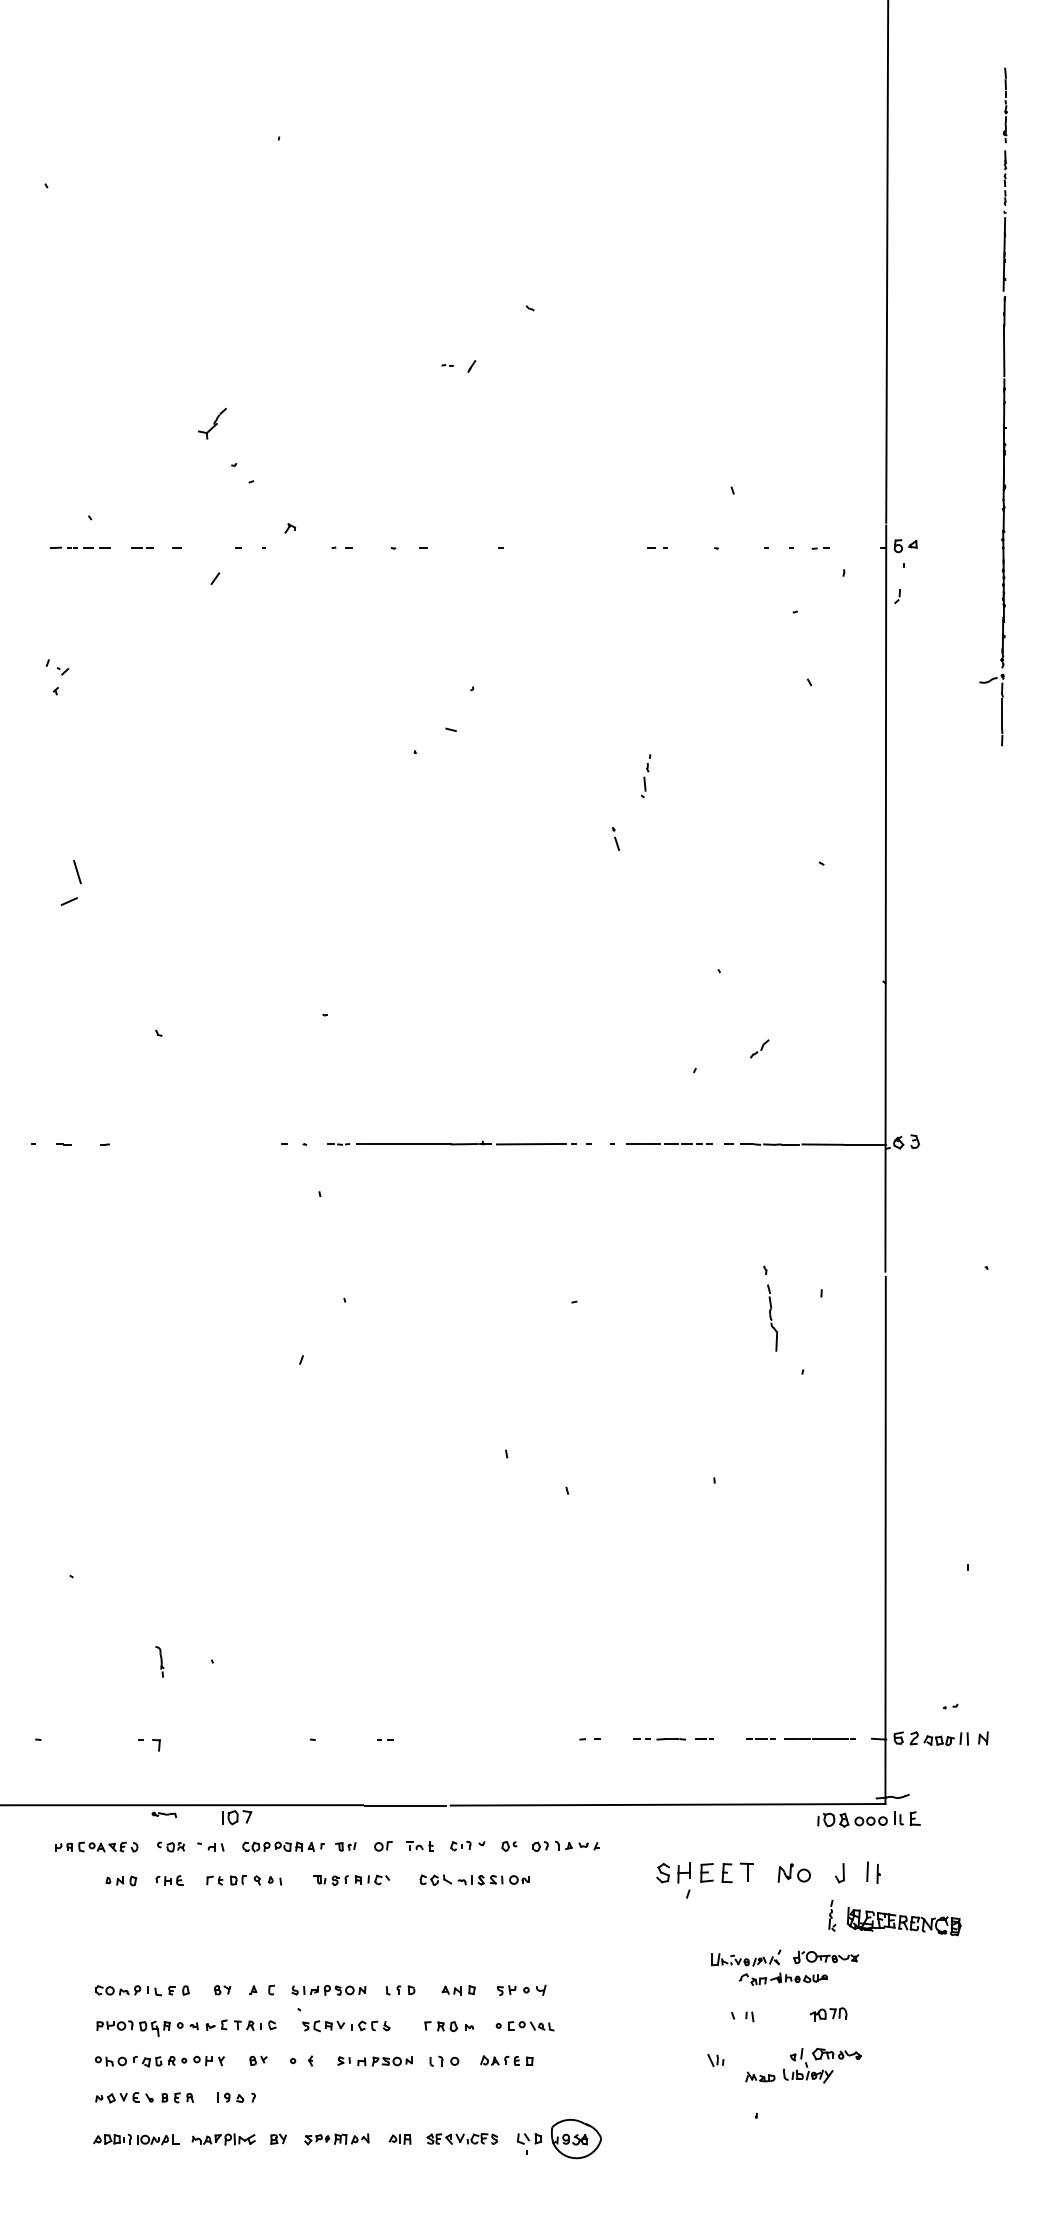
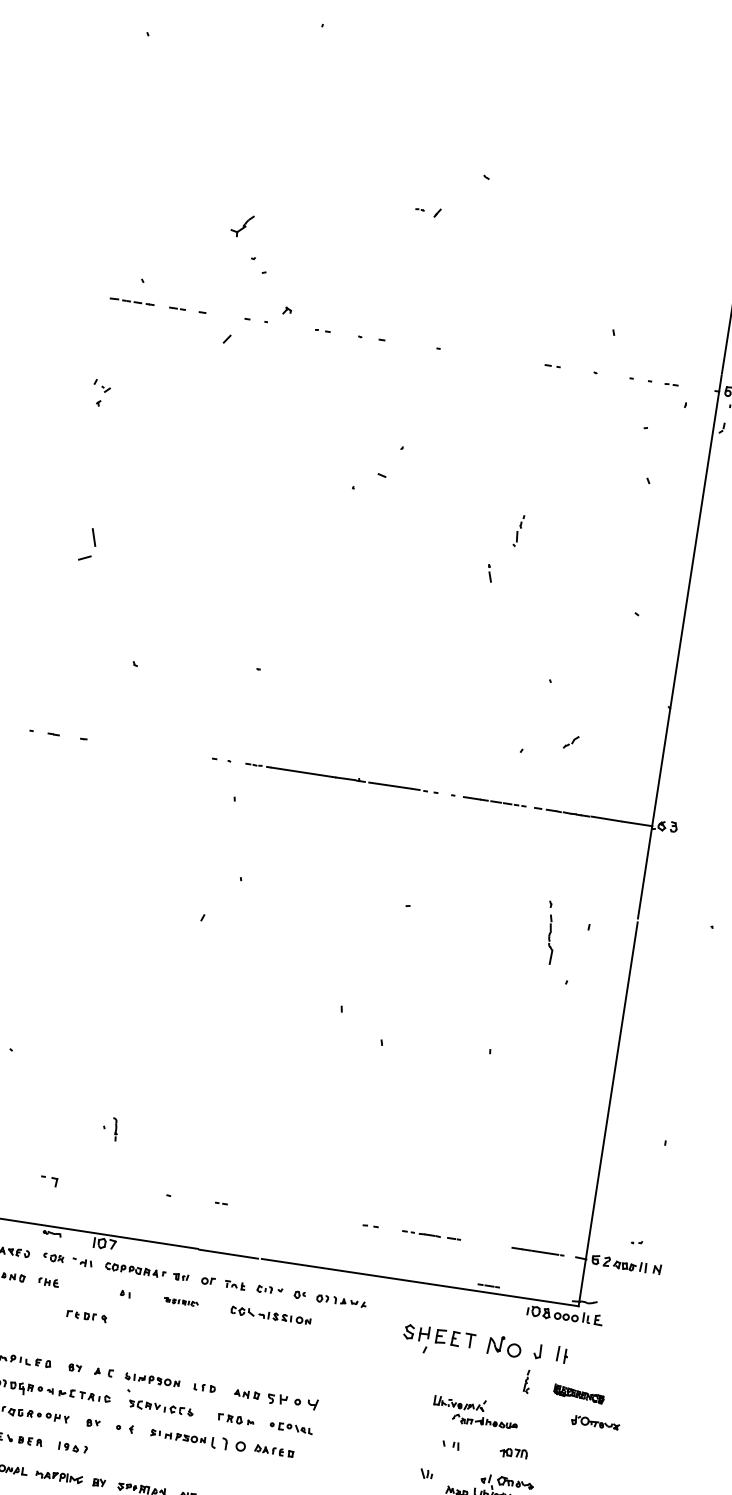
part: (159, 1661) -> (114, 1129), moved
line: (760, 1738) -> (488, 1285), moved
part: (793, 1872) -> (504, 1345), size x1.4
part: (351, 1879) -> (181, 1301), size x0.6
part: (233, 1880) -> (86, 1316), moved
part: (903, 1921) -> (578, 1393), size x0.6
part: (826, 1957) -> (595, 1423), moved
part: (521, 1989) -> (292, 1400), size x1.4
part: (444, 2060) -> (228, 1443), size x1.6

